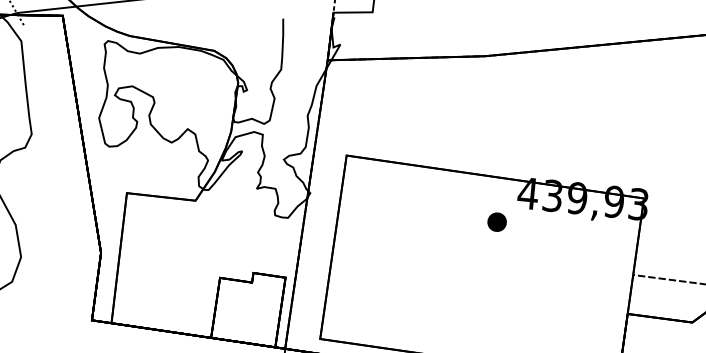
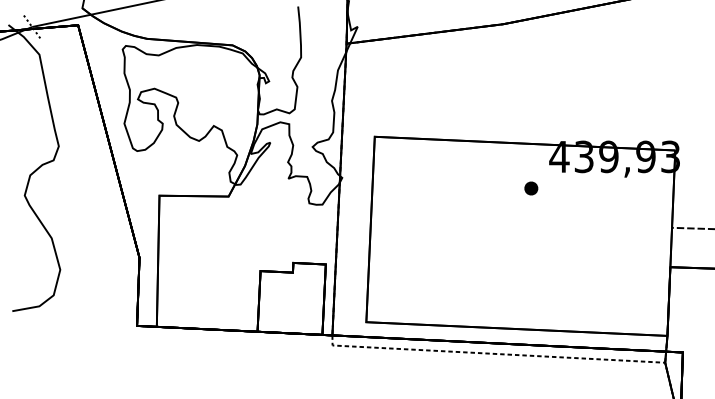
part: (497, 222) -> (531, 188), size x0.71

